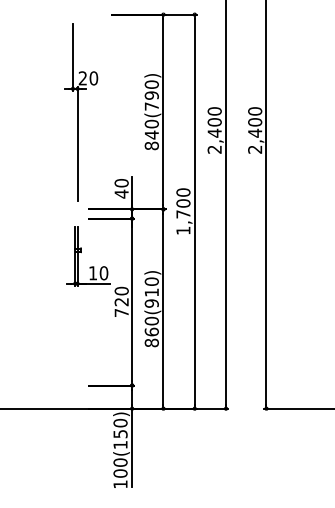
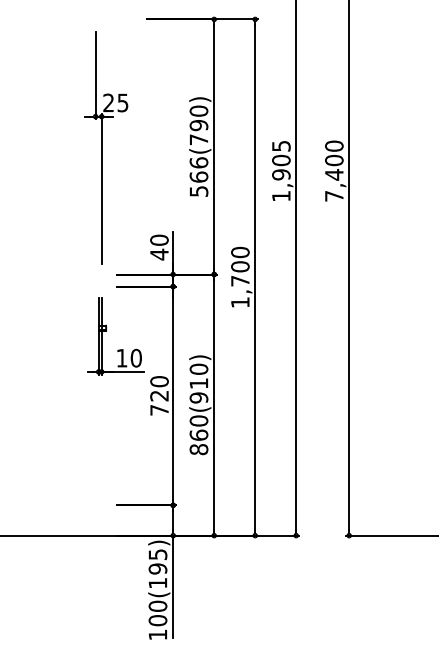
text: (93, 78) -> (122, 103), 20 -> 25
text: (214, 130) -> (281, 171), 2,400 -> 1,905
text: (151, 134) -> (198, 176), 840(790) -> 566(790)
text: (255, 149) -> (334, 196), 2,400 -> 7,400
text: (120, 428) -> (157, 561), 100(150) -> 100(195)

